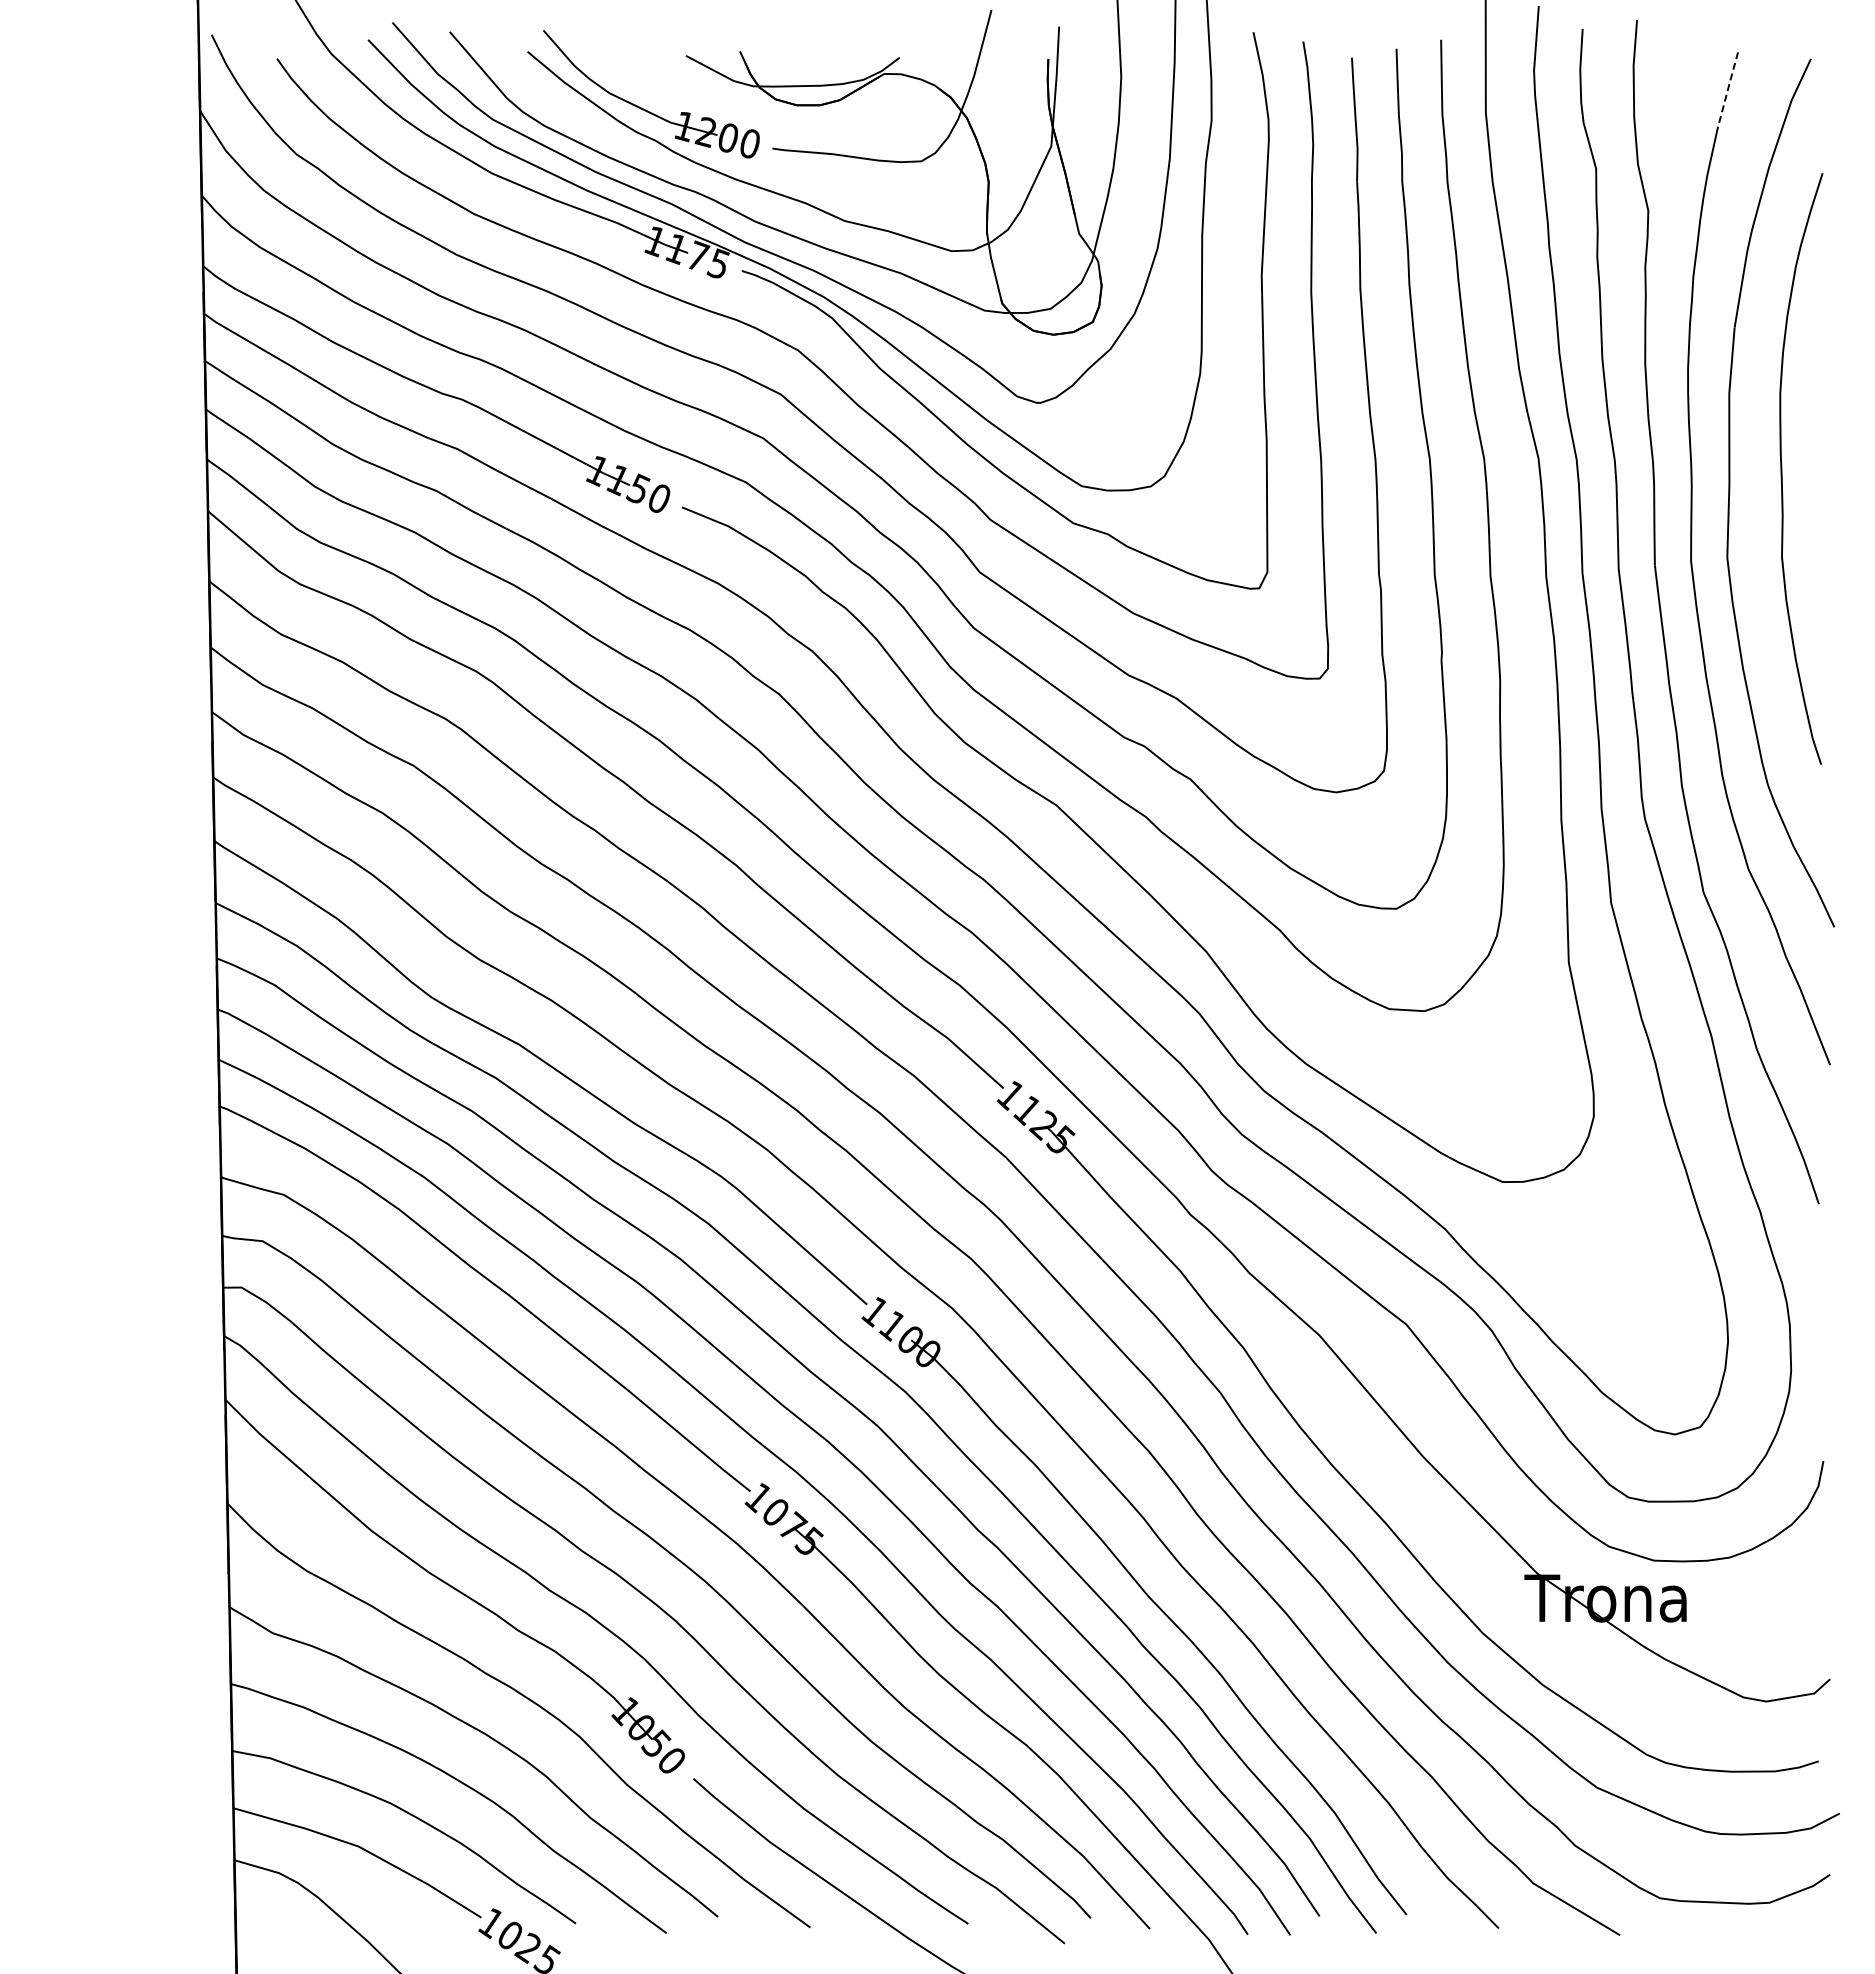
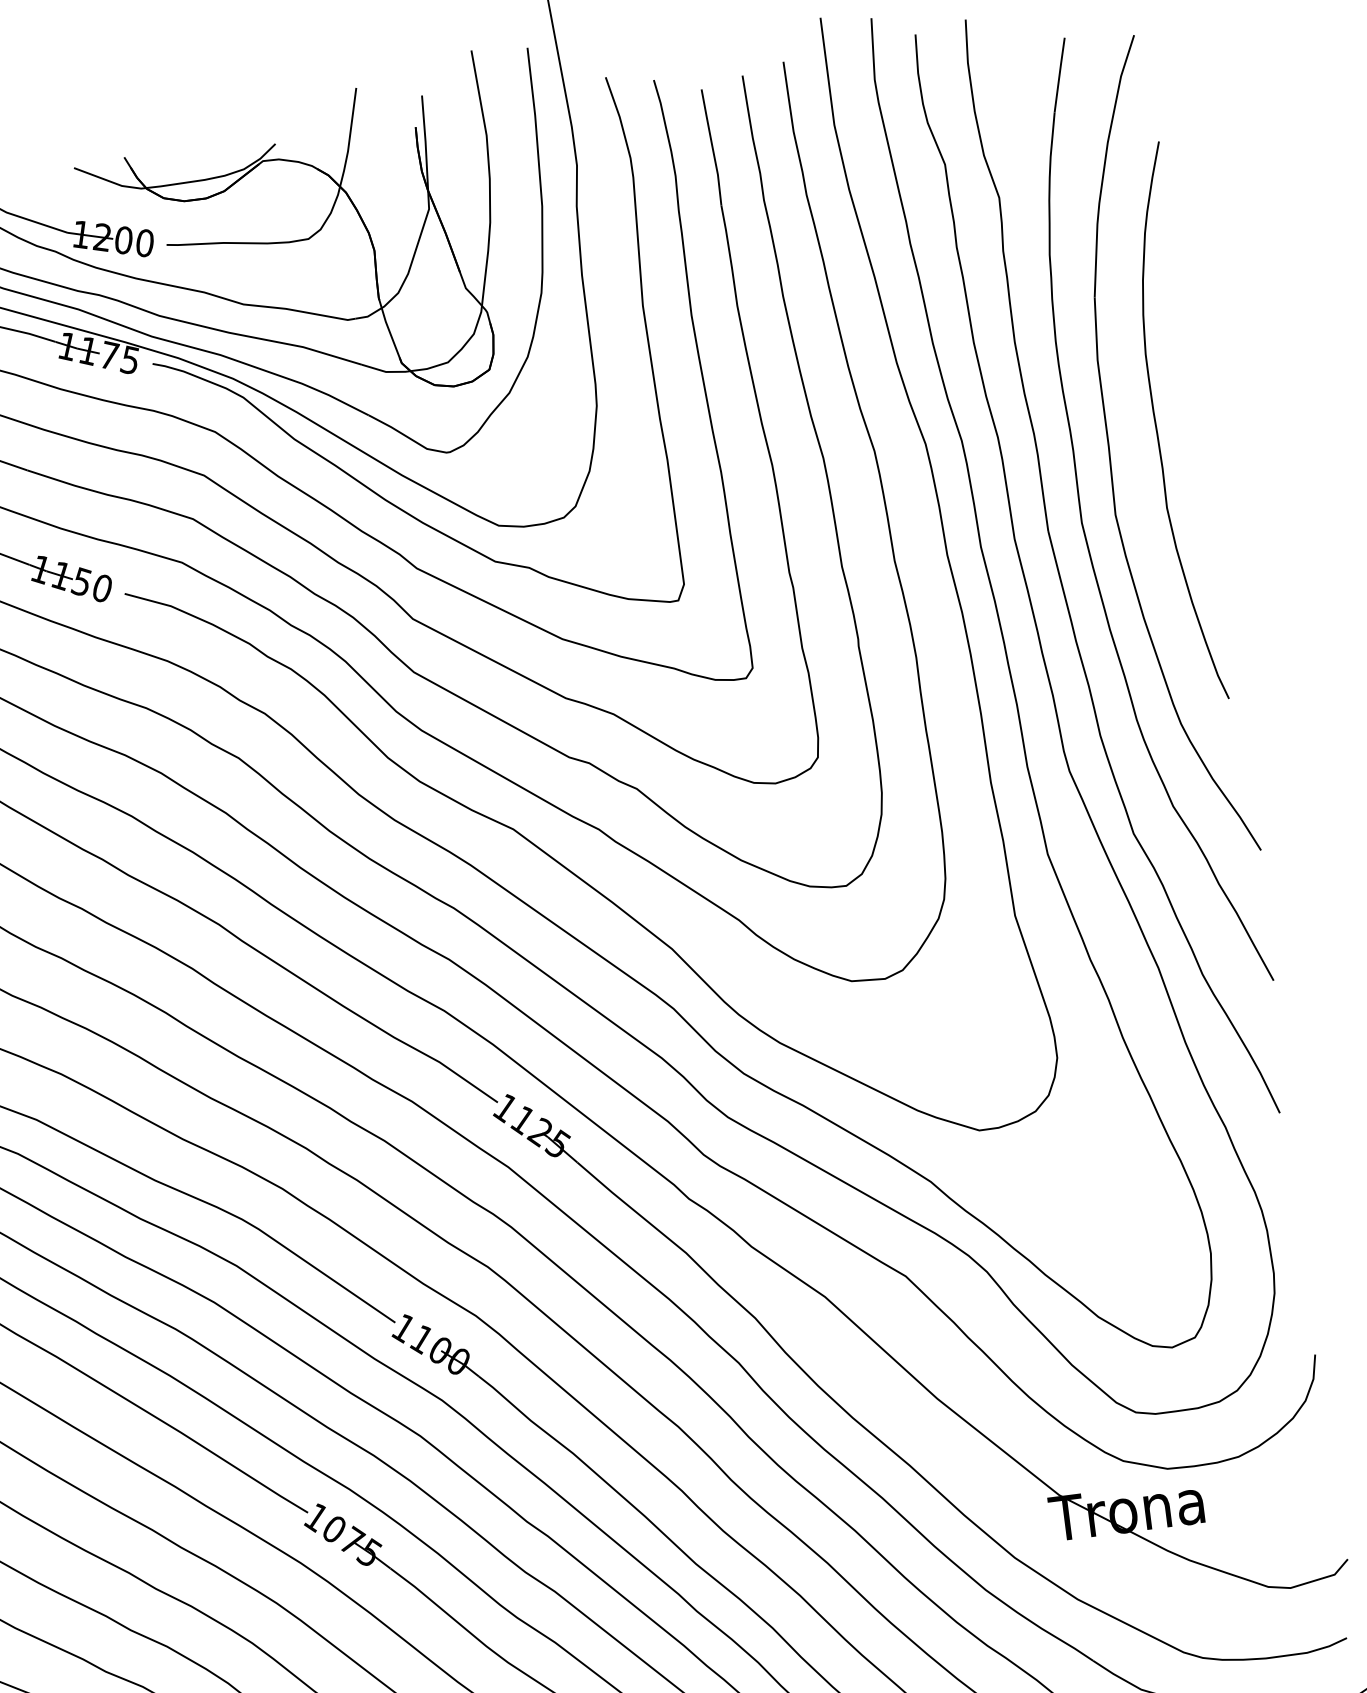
line: (1727, 90) -> (1059, 74), dashed -> solid

